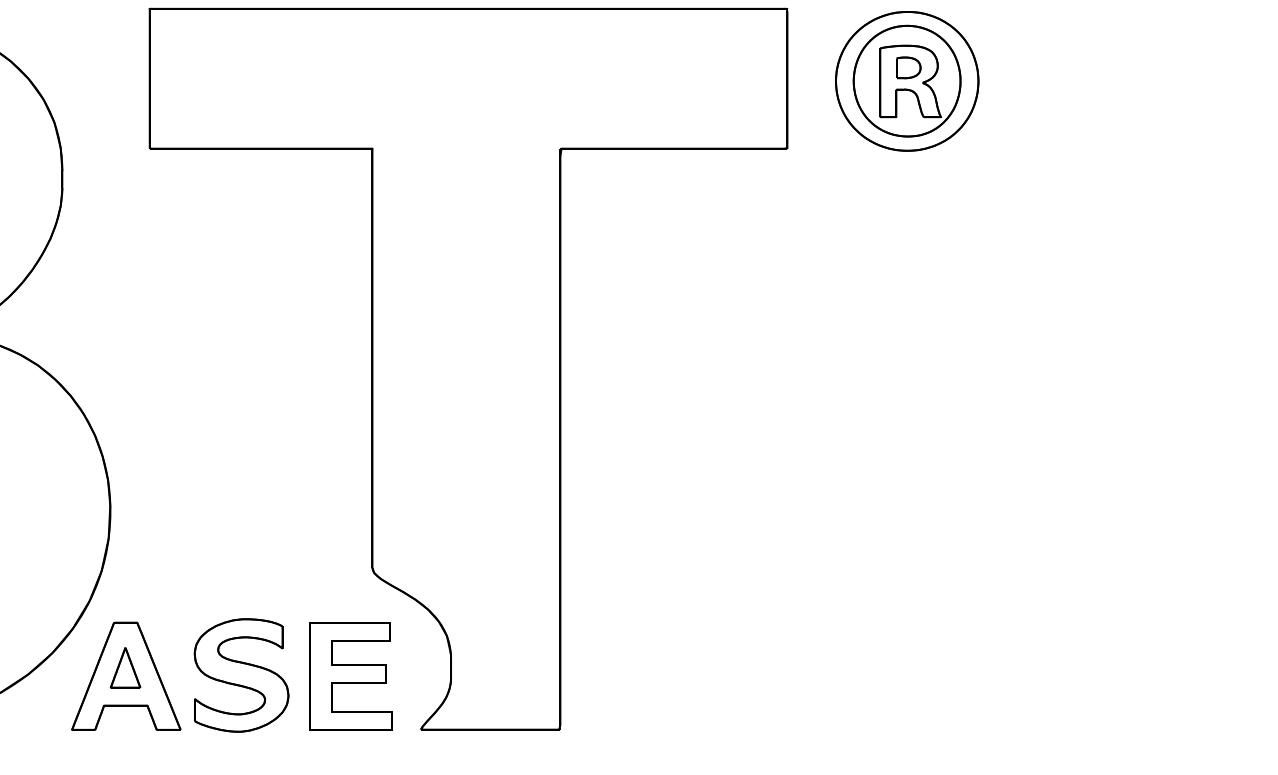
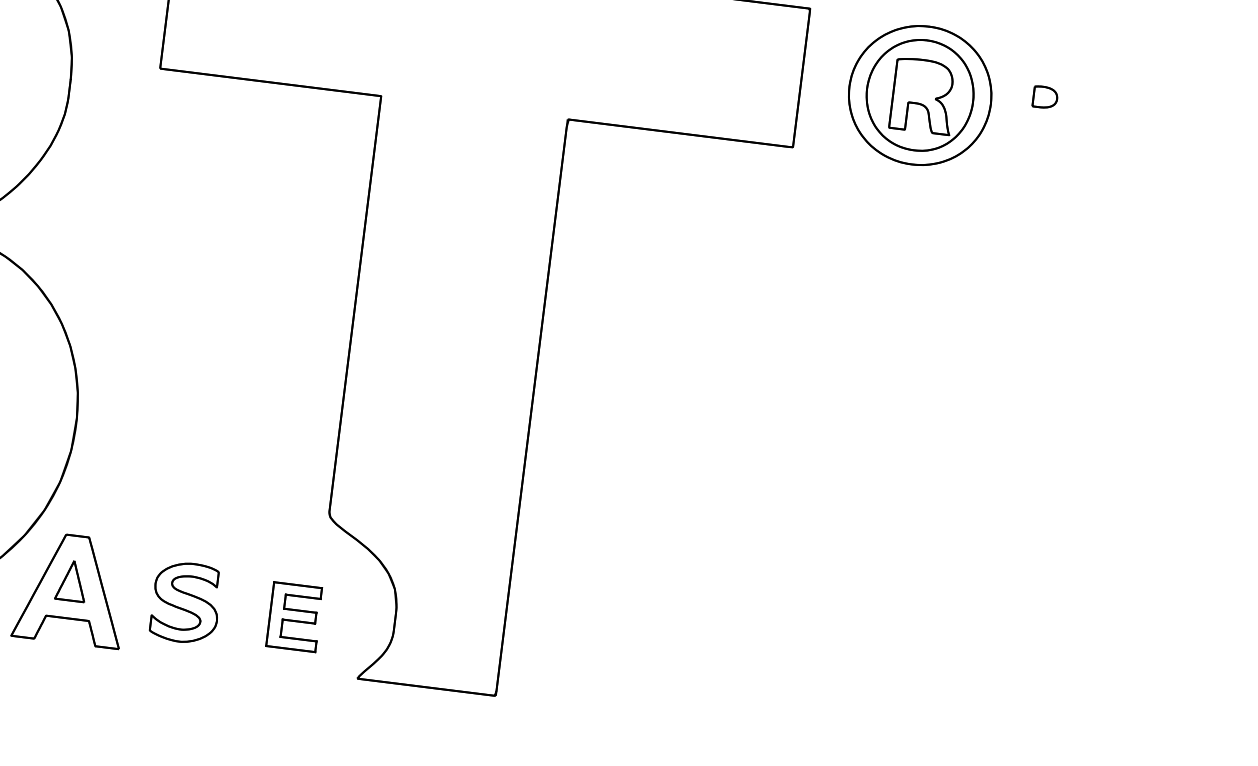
part: (908, 67) -> (1045, 97), moved
part: (241, 675) -> (186, 602), size x0.7
part: (350, 676) -> (294, 617), size x0.6

